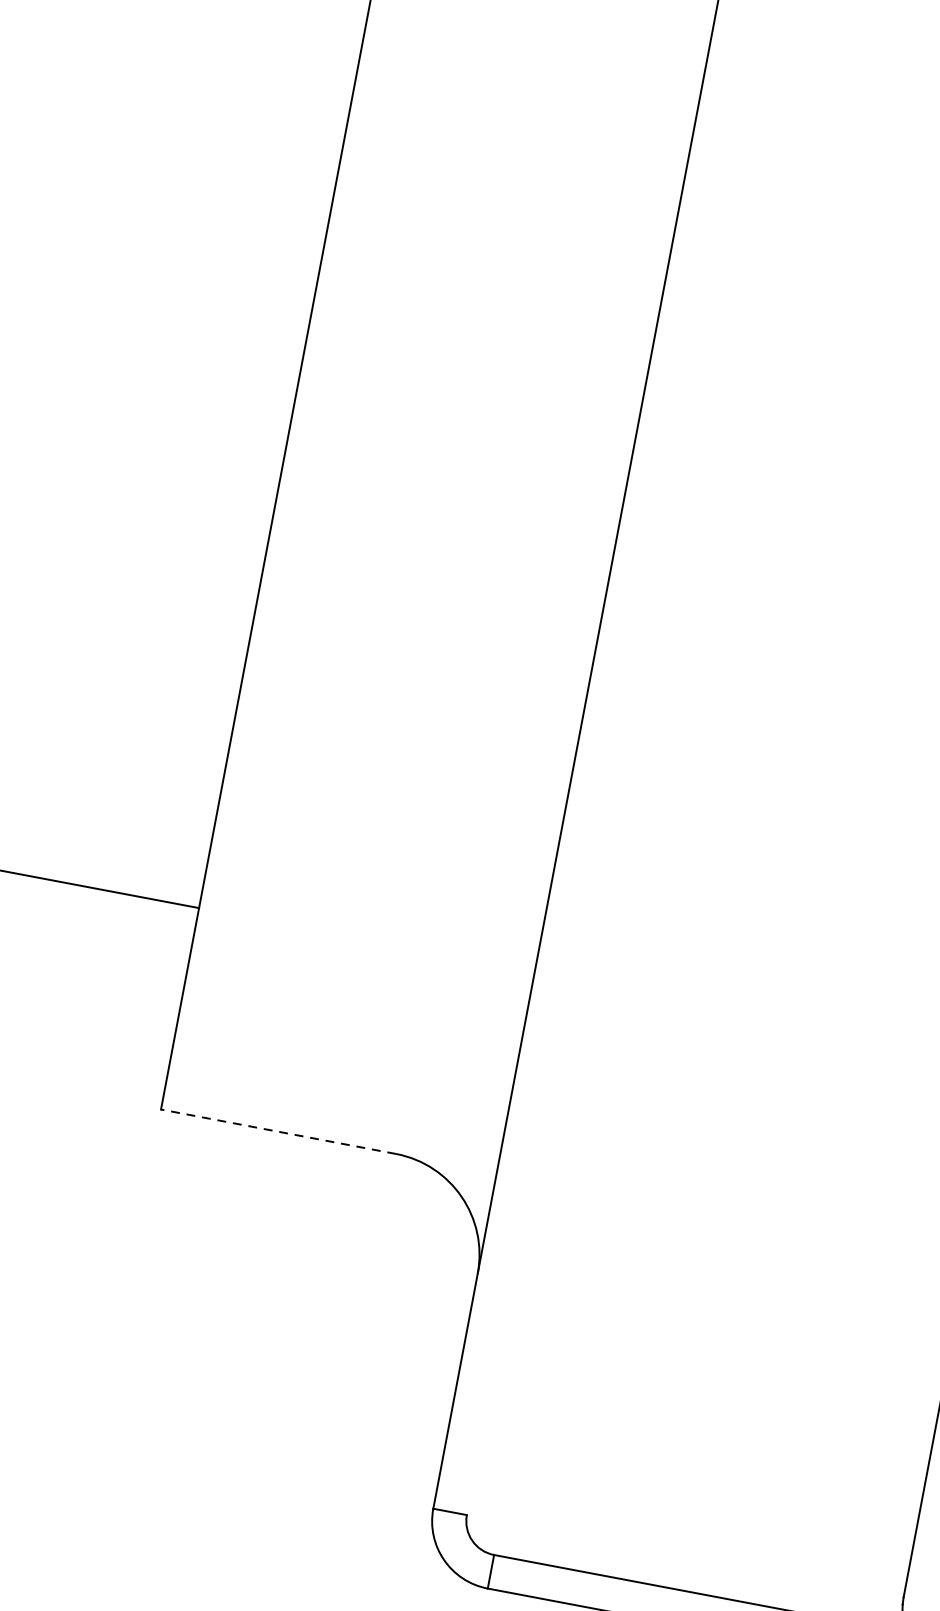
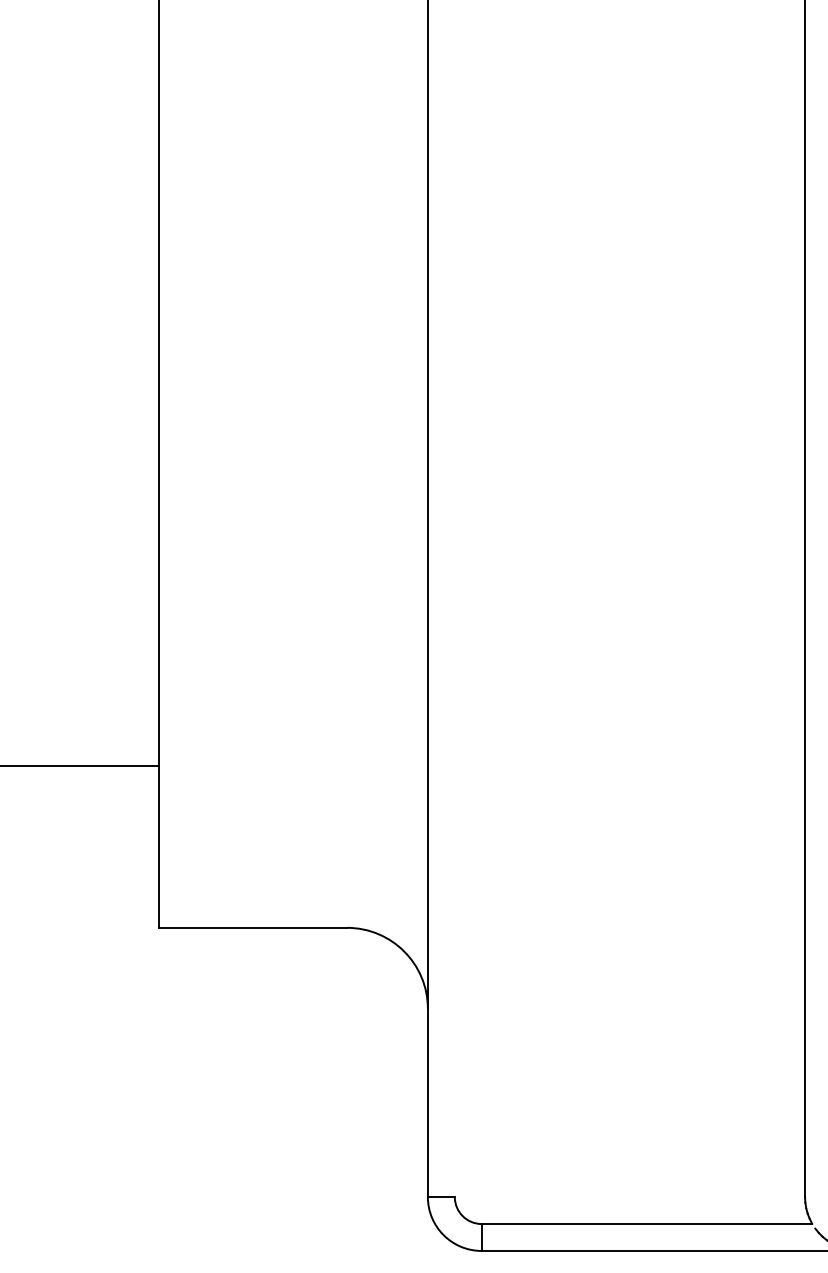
line: (278, 1131) -> (252, 927), dashed -> solid

